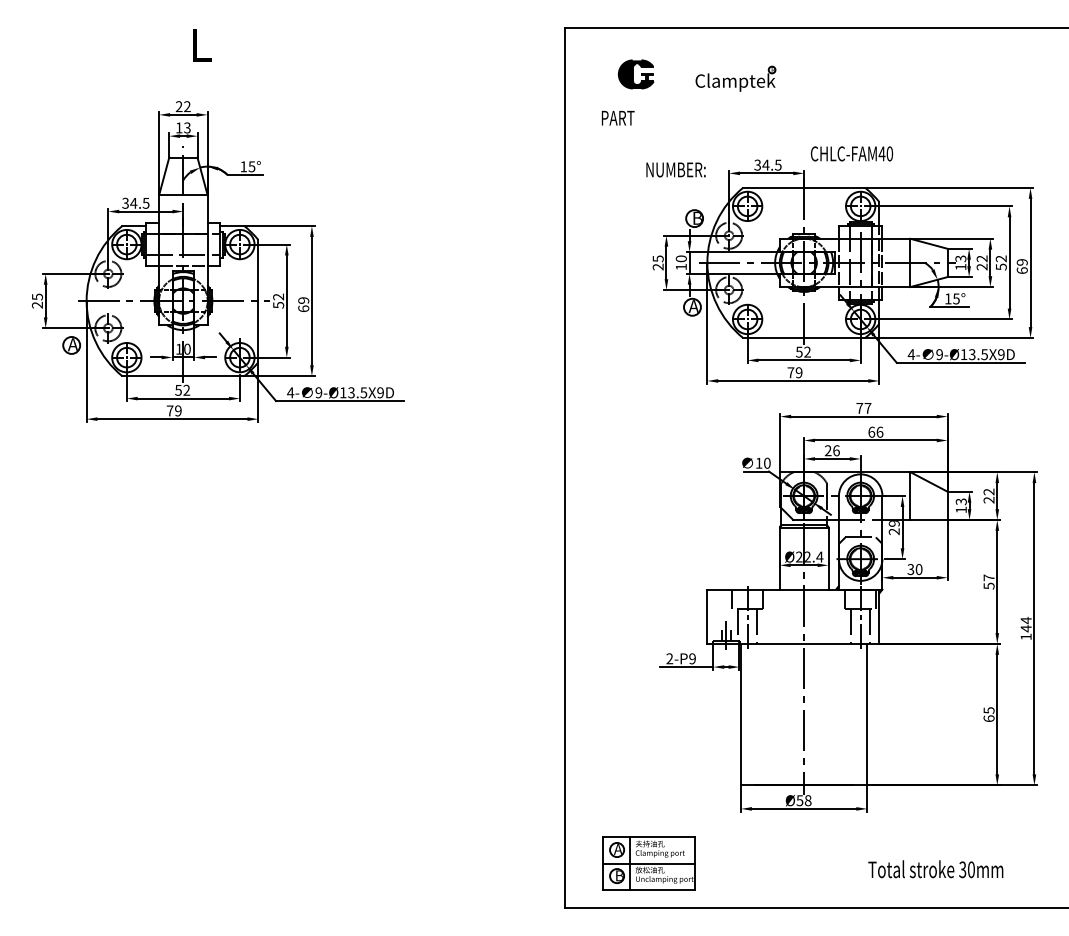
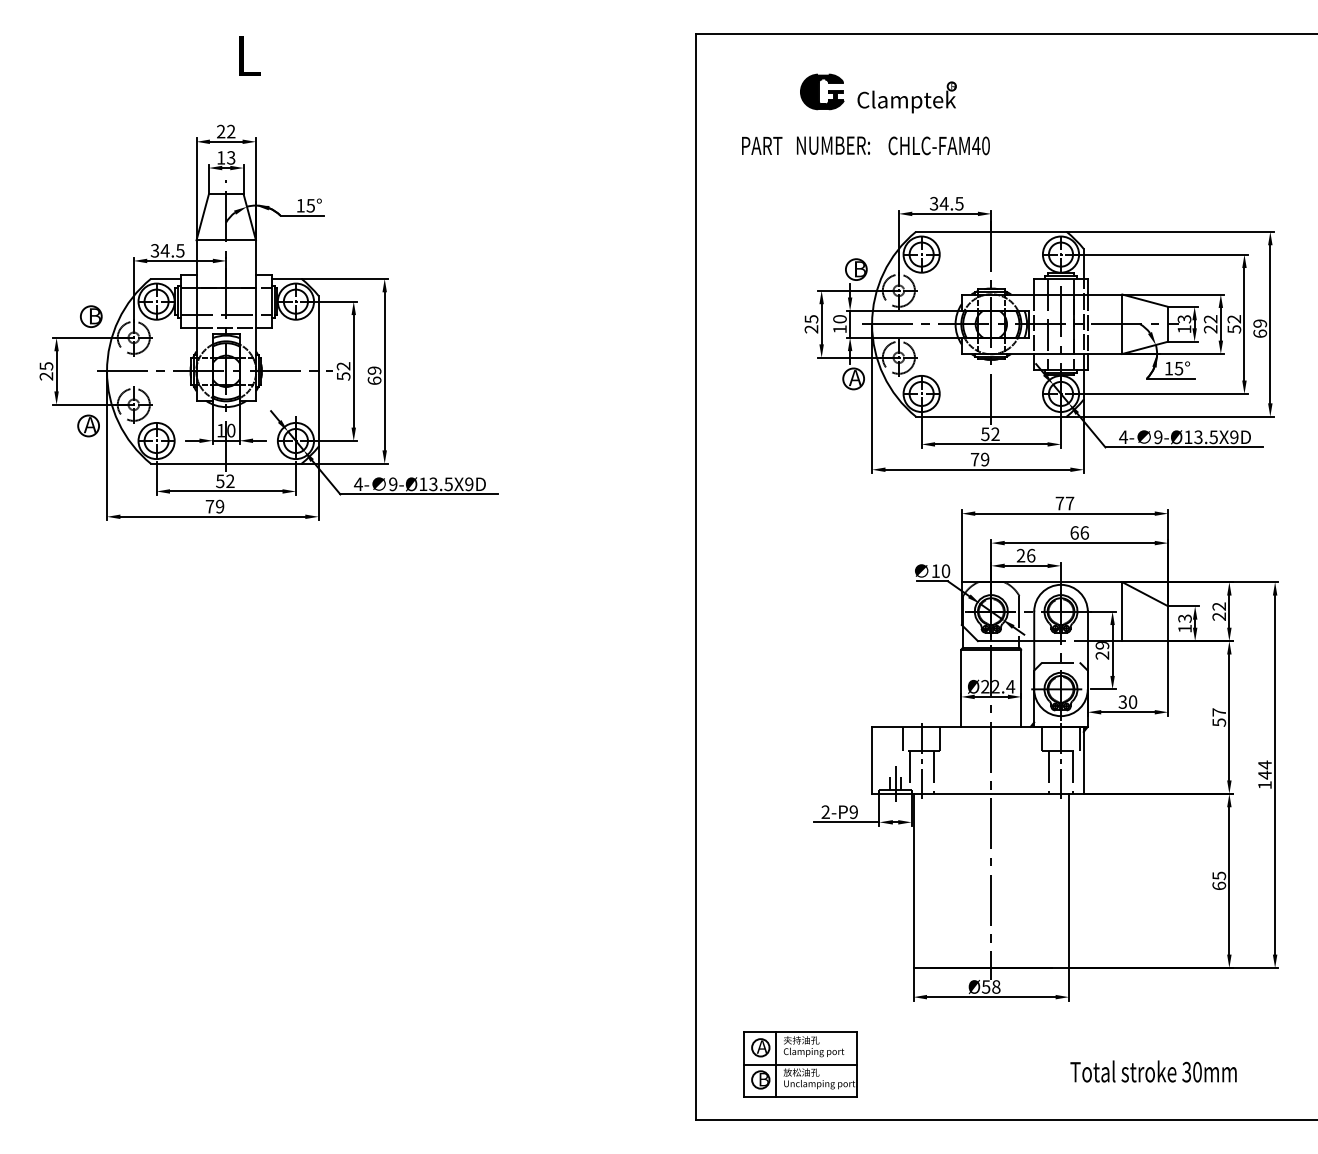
part: (636, 74) -> (822, 91), moved
text: (851, 153) -> (938, 145), moved
text: (676, 169) -> (833, 145), moved
part: (74, 256) -> (91, 316), added

